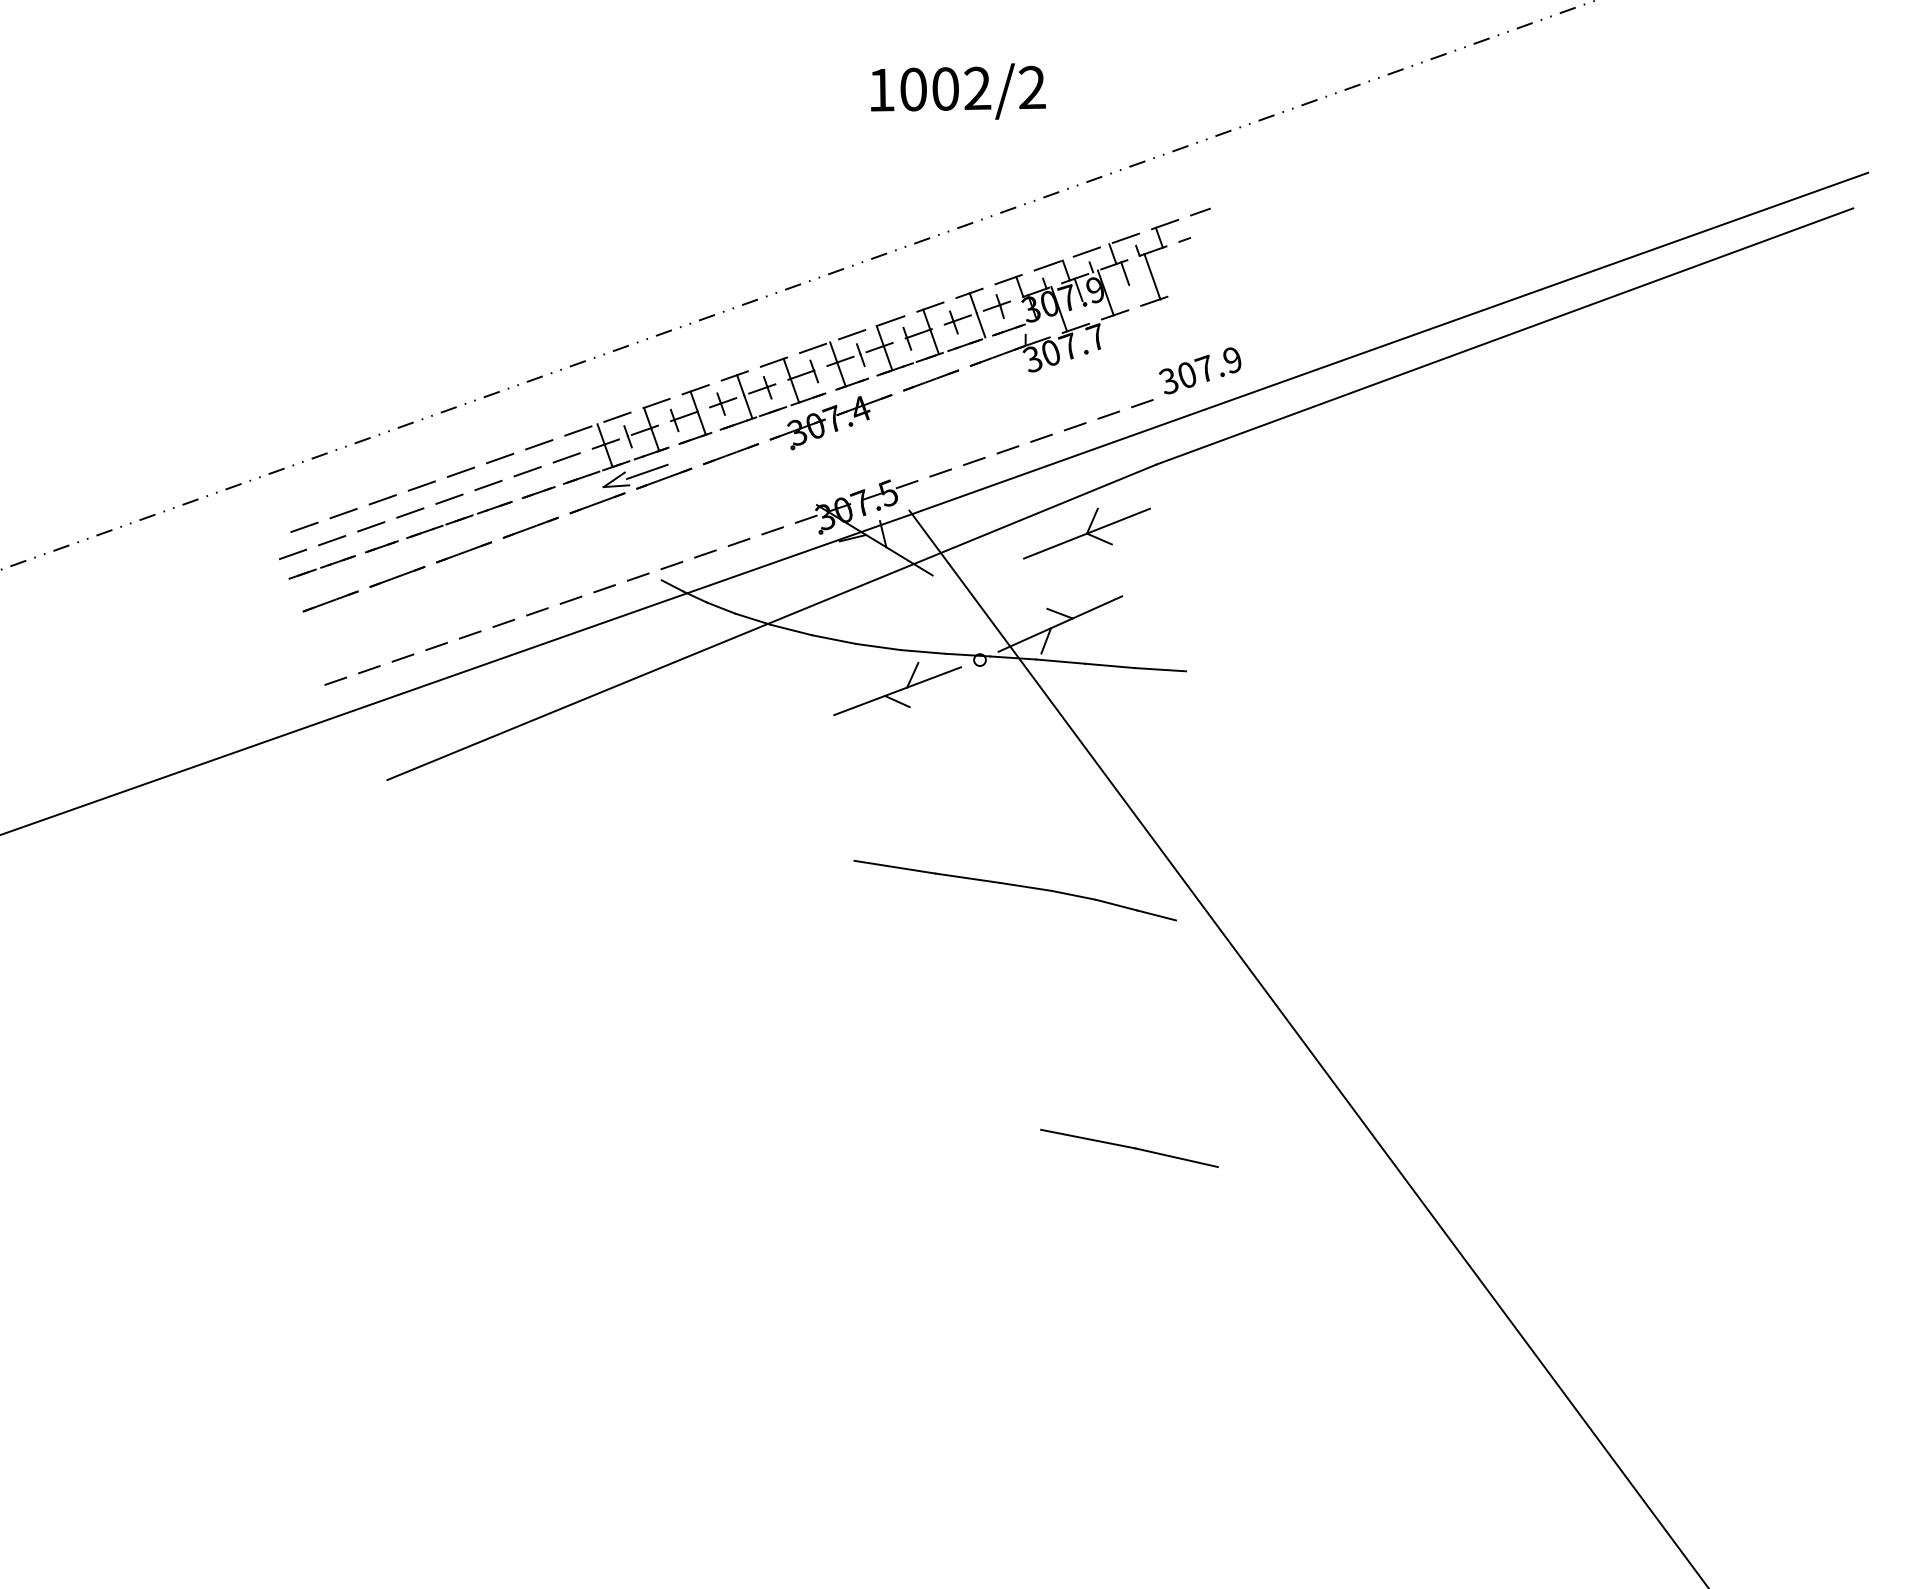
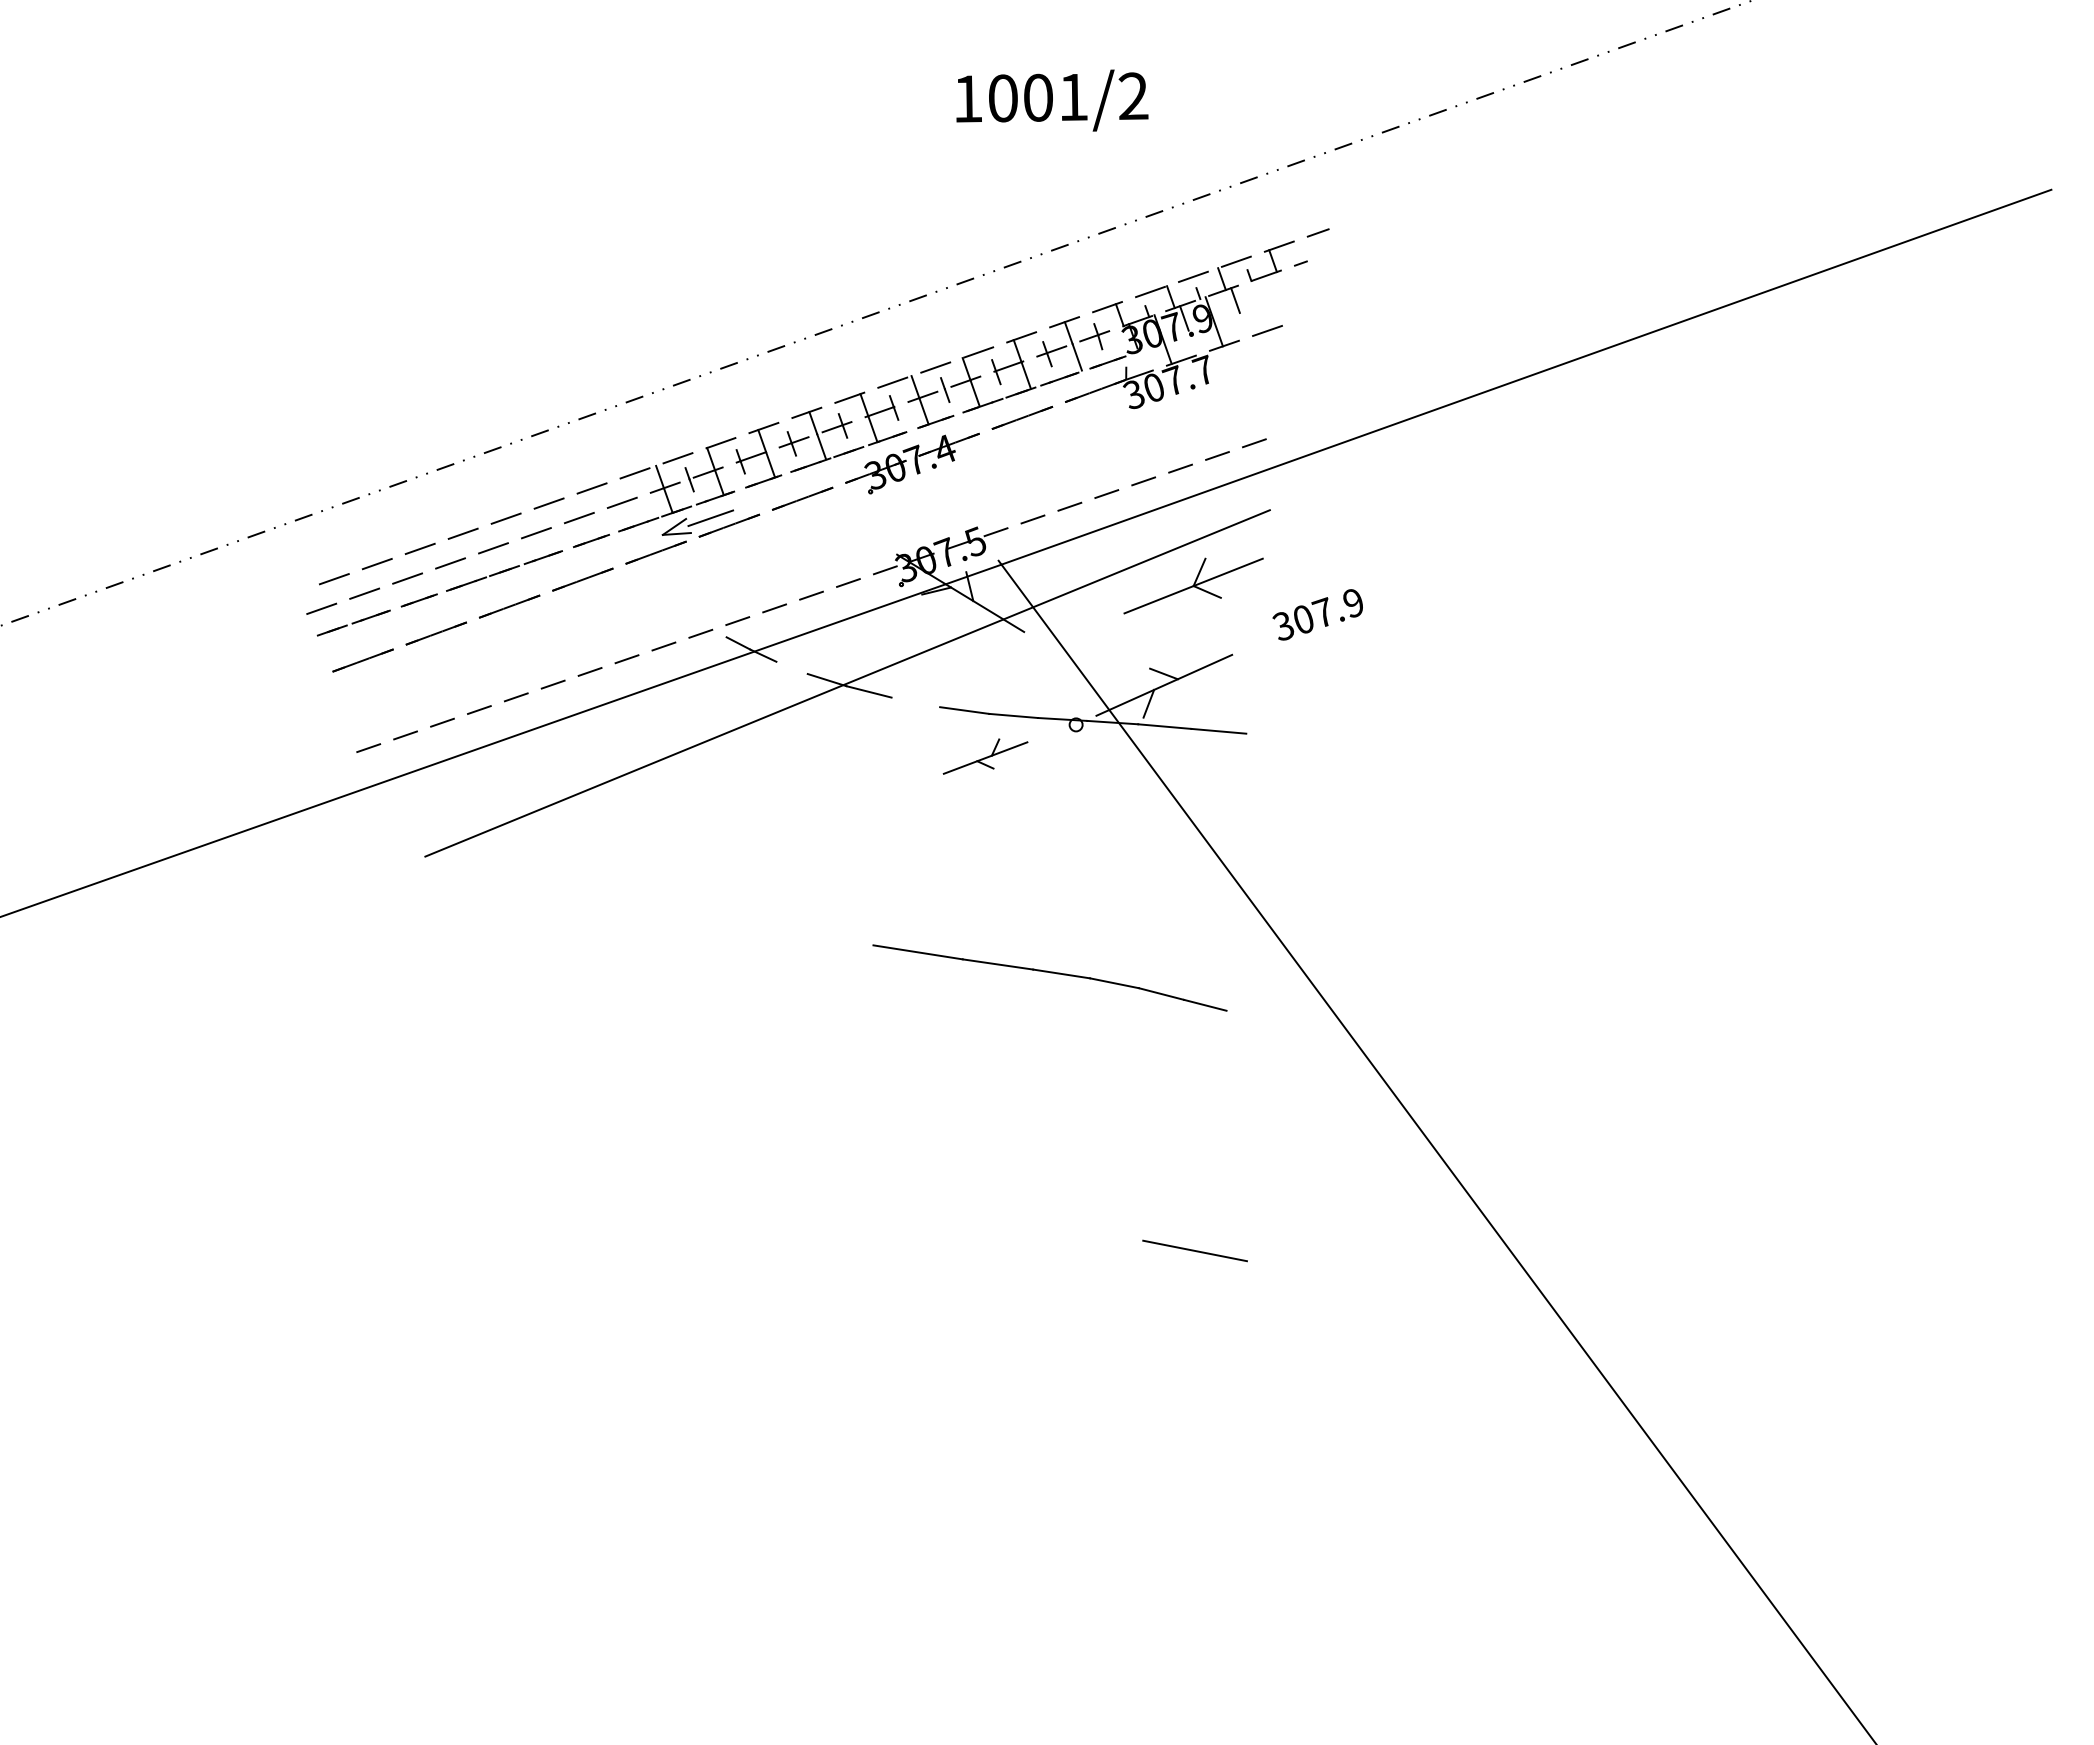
text: (977, 87) -> (1073, 96), 1002/2 -> 1001/2
line: (1152, 276) -> (1265, 303), removed
line: (1504, 336) -> (1652, 369), removed
text: (1199, 370) -> (1317, 614), moved
line: (721, 607) -> (792, 667), removed
line: (833, 639) -> (915, 702), removed
line: (1160, 669) -> (1274, 735), removed
part: (897, 688) -> (985, 756), size x0.6
part: (1014, 890) -> (1049, 977), moved
line: (1176, 1157) -> (1291, 1271), removed

